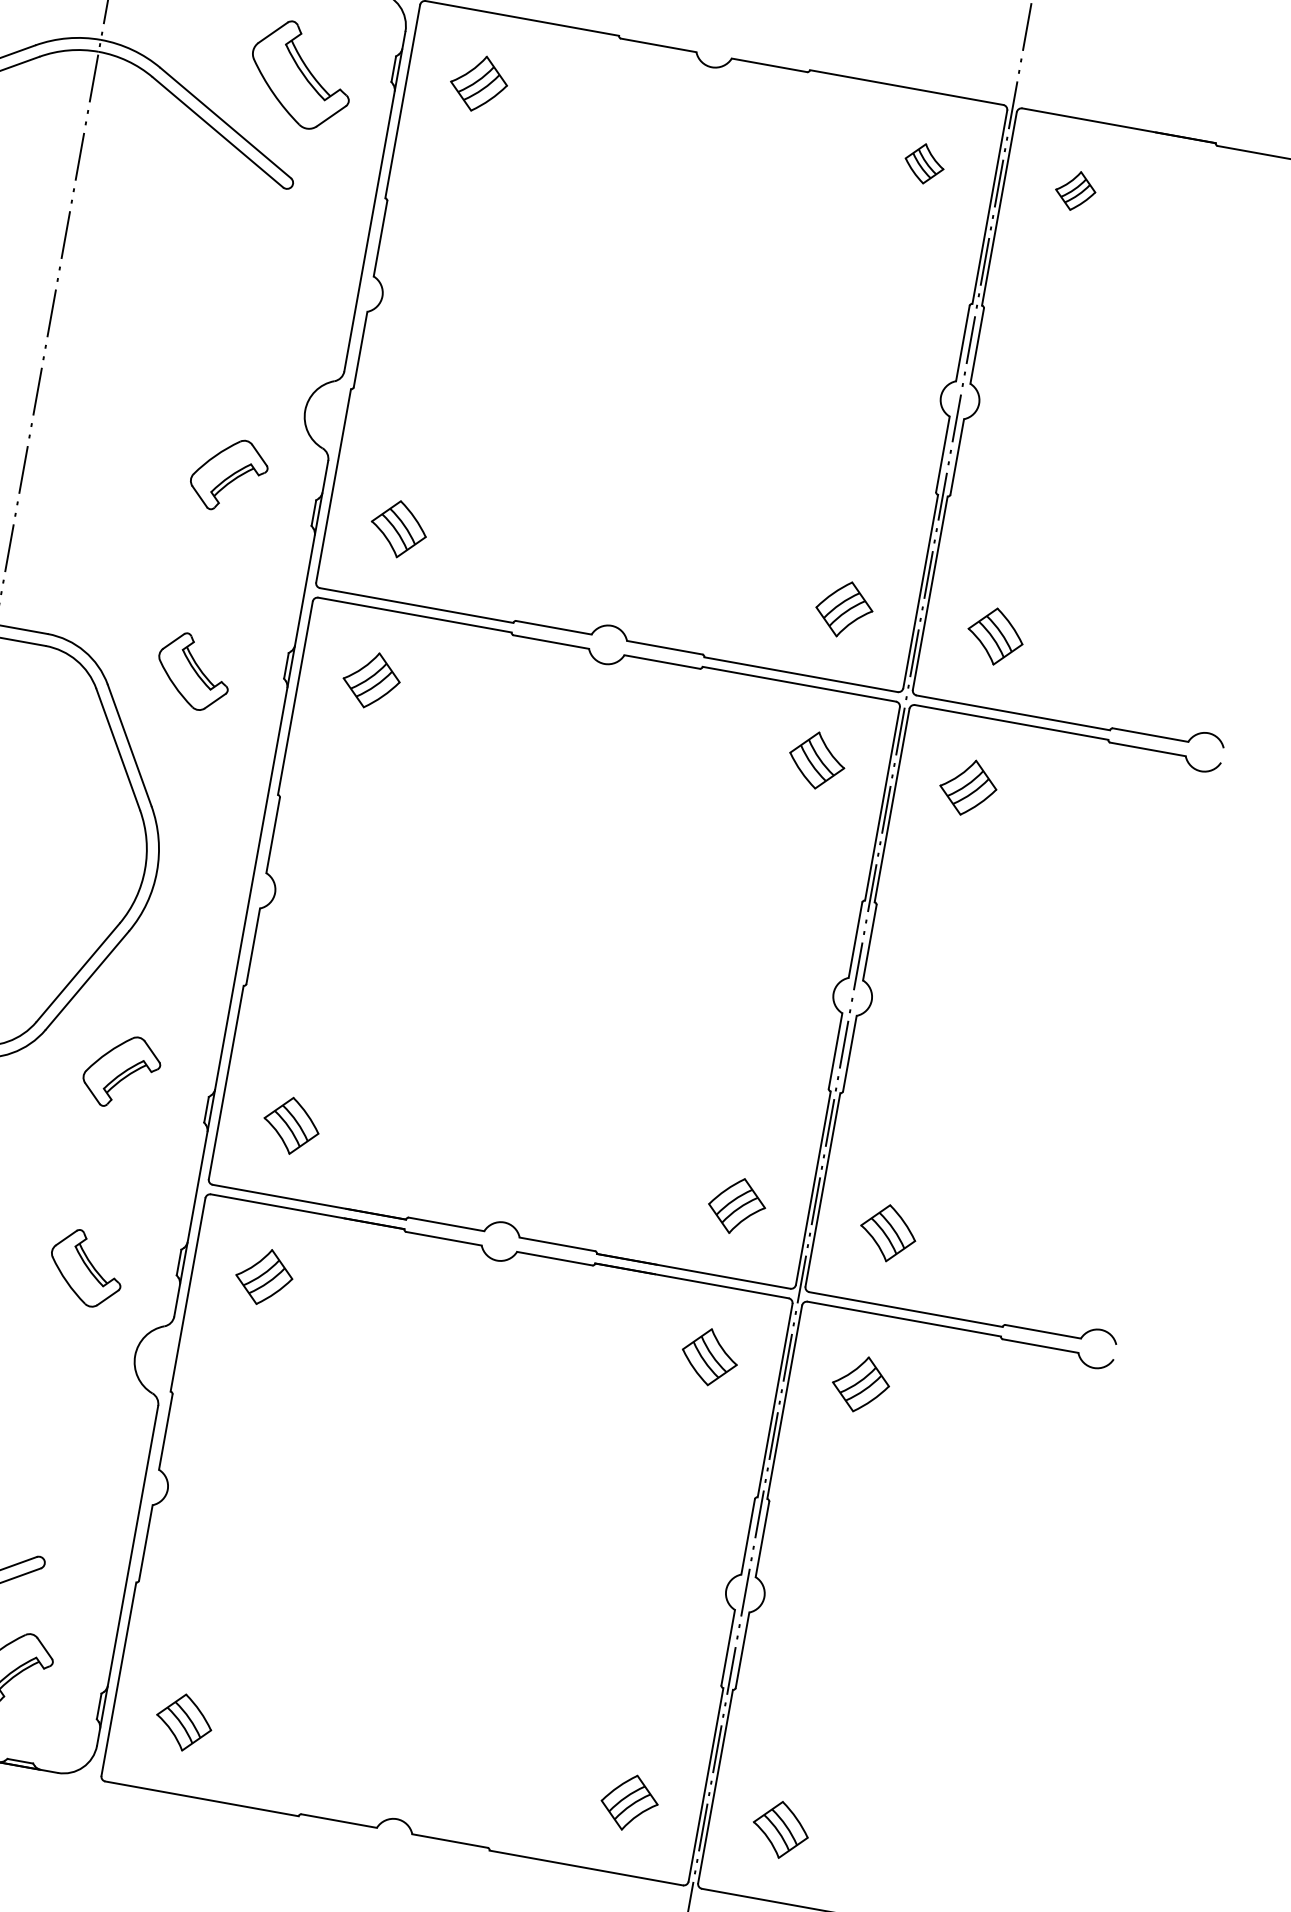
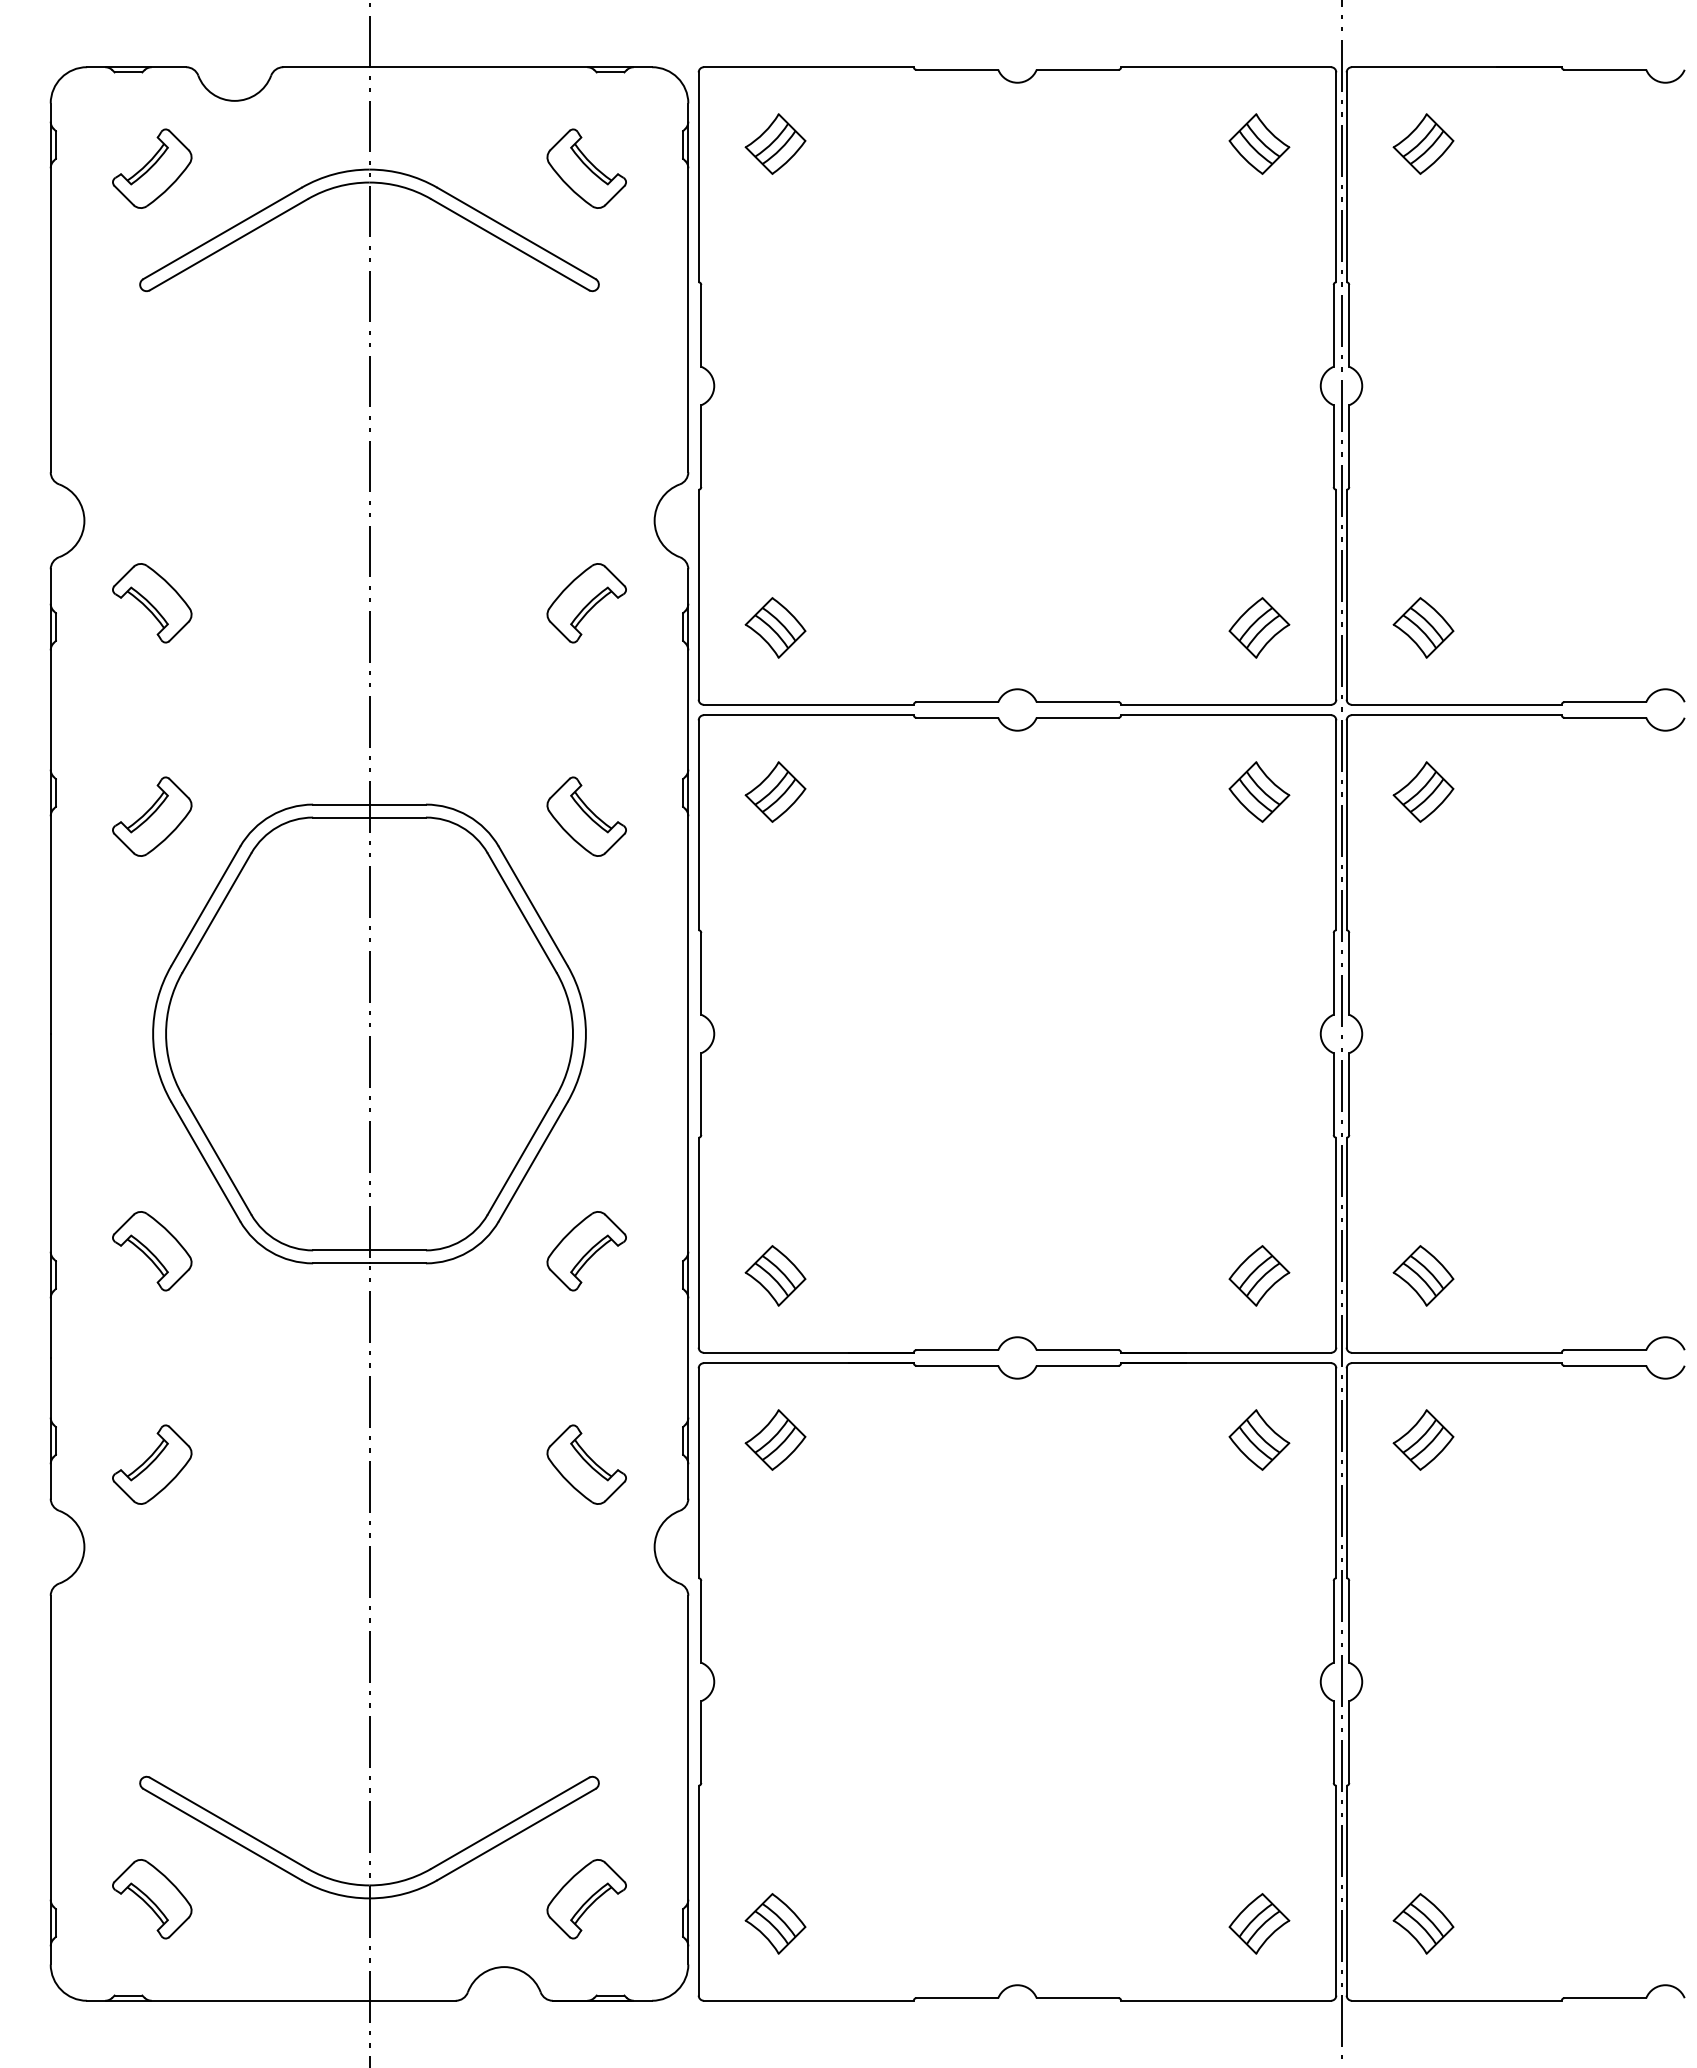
part: (300, 74) -> (586, 168), size x0.71
part: (924, 163) -> (1259, 143), size x1.43
part: (1075, 190) -> (1423, 143), size x1.43

